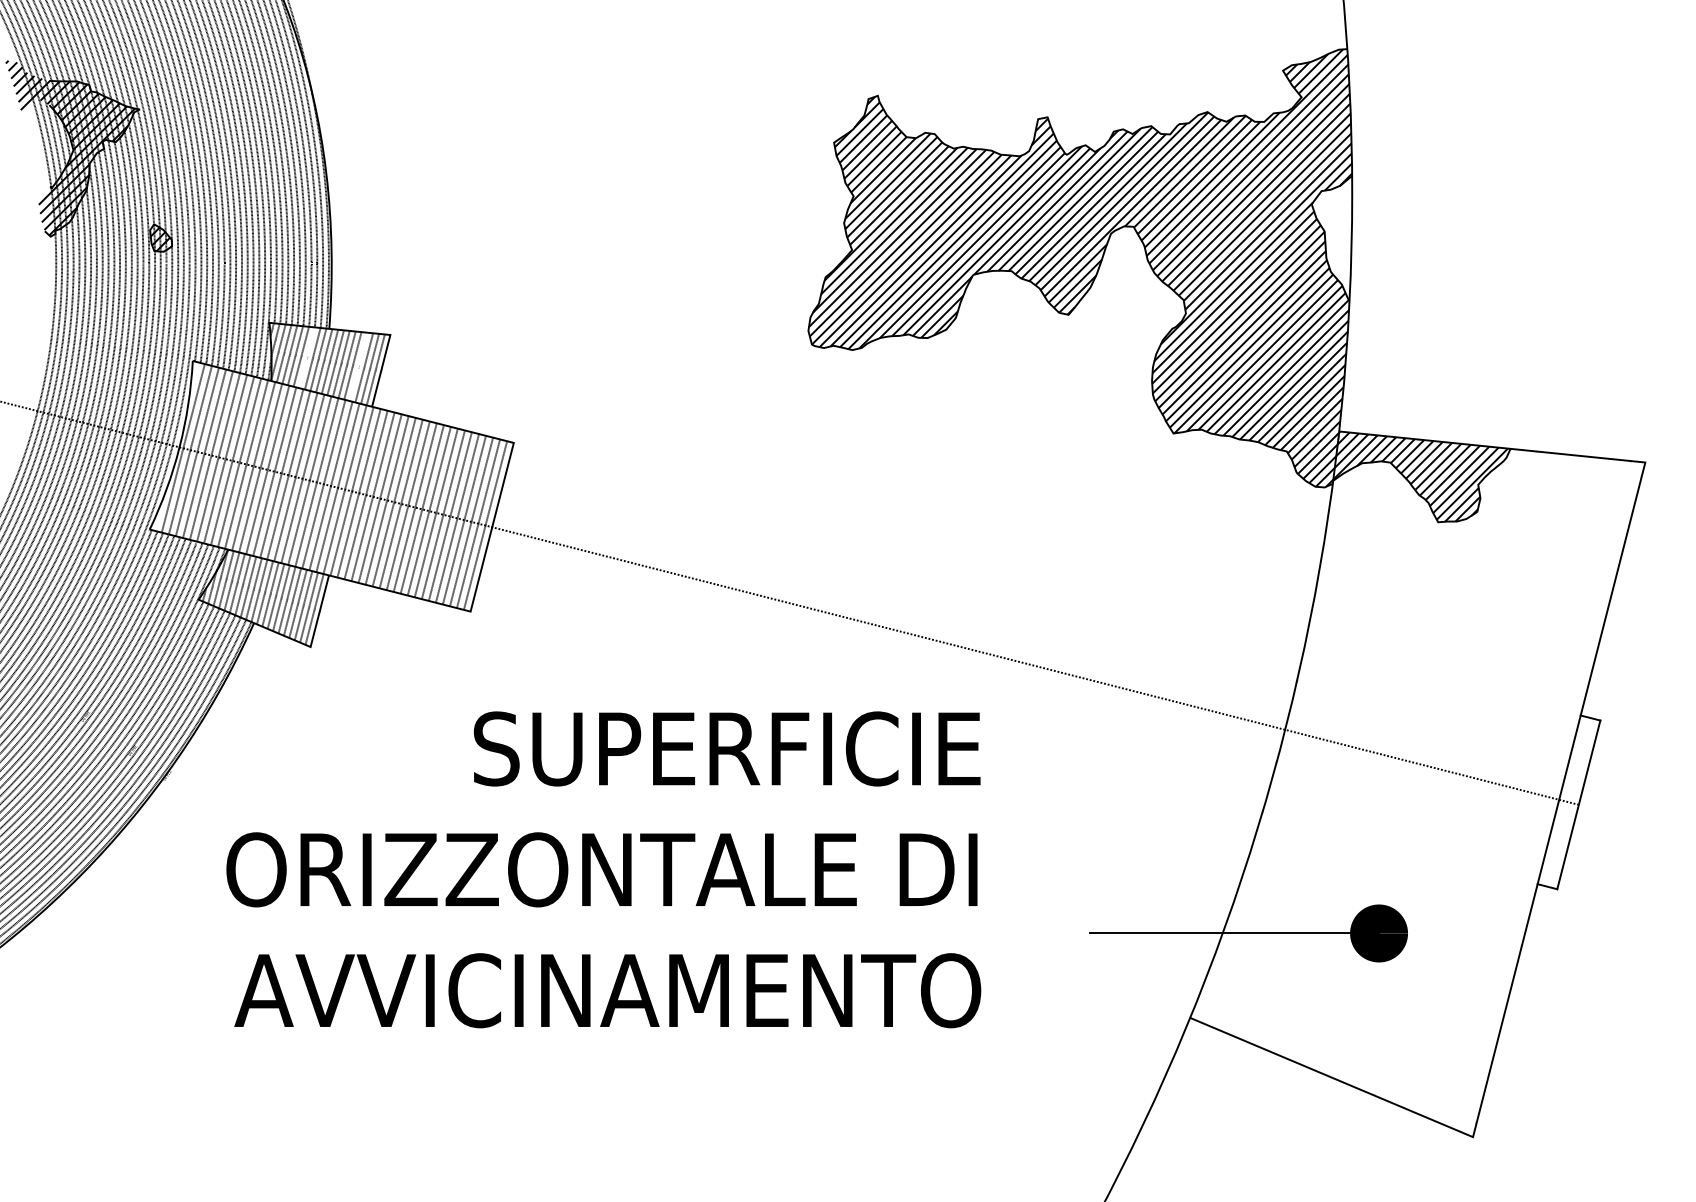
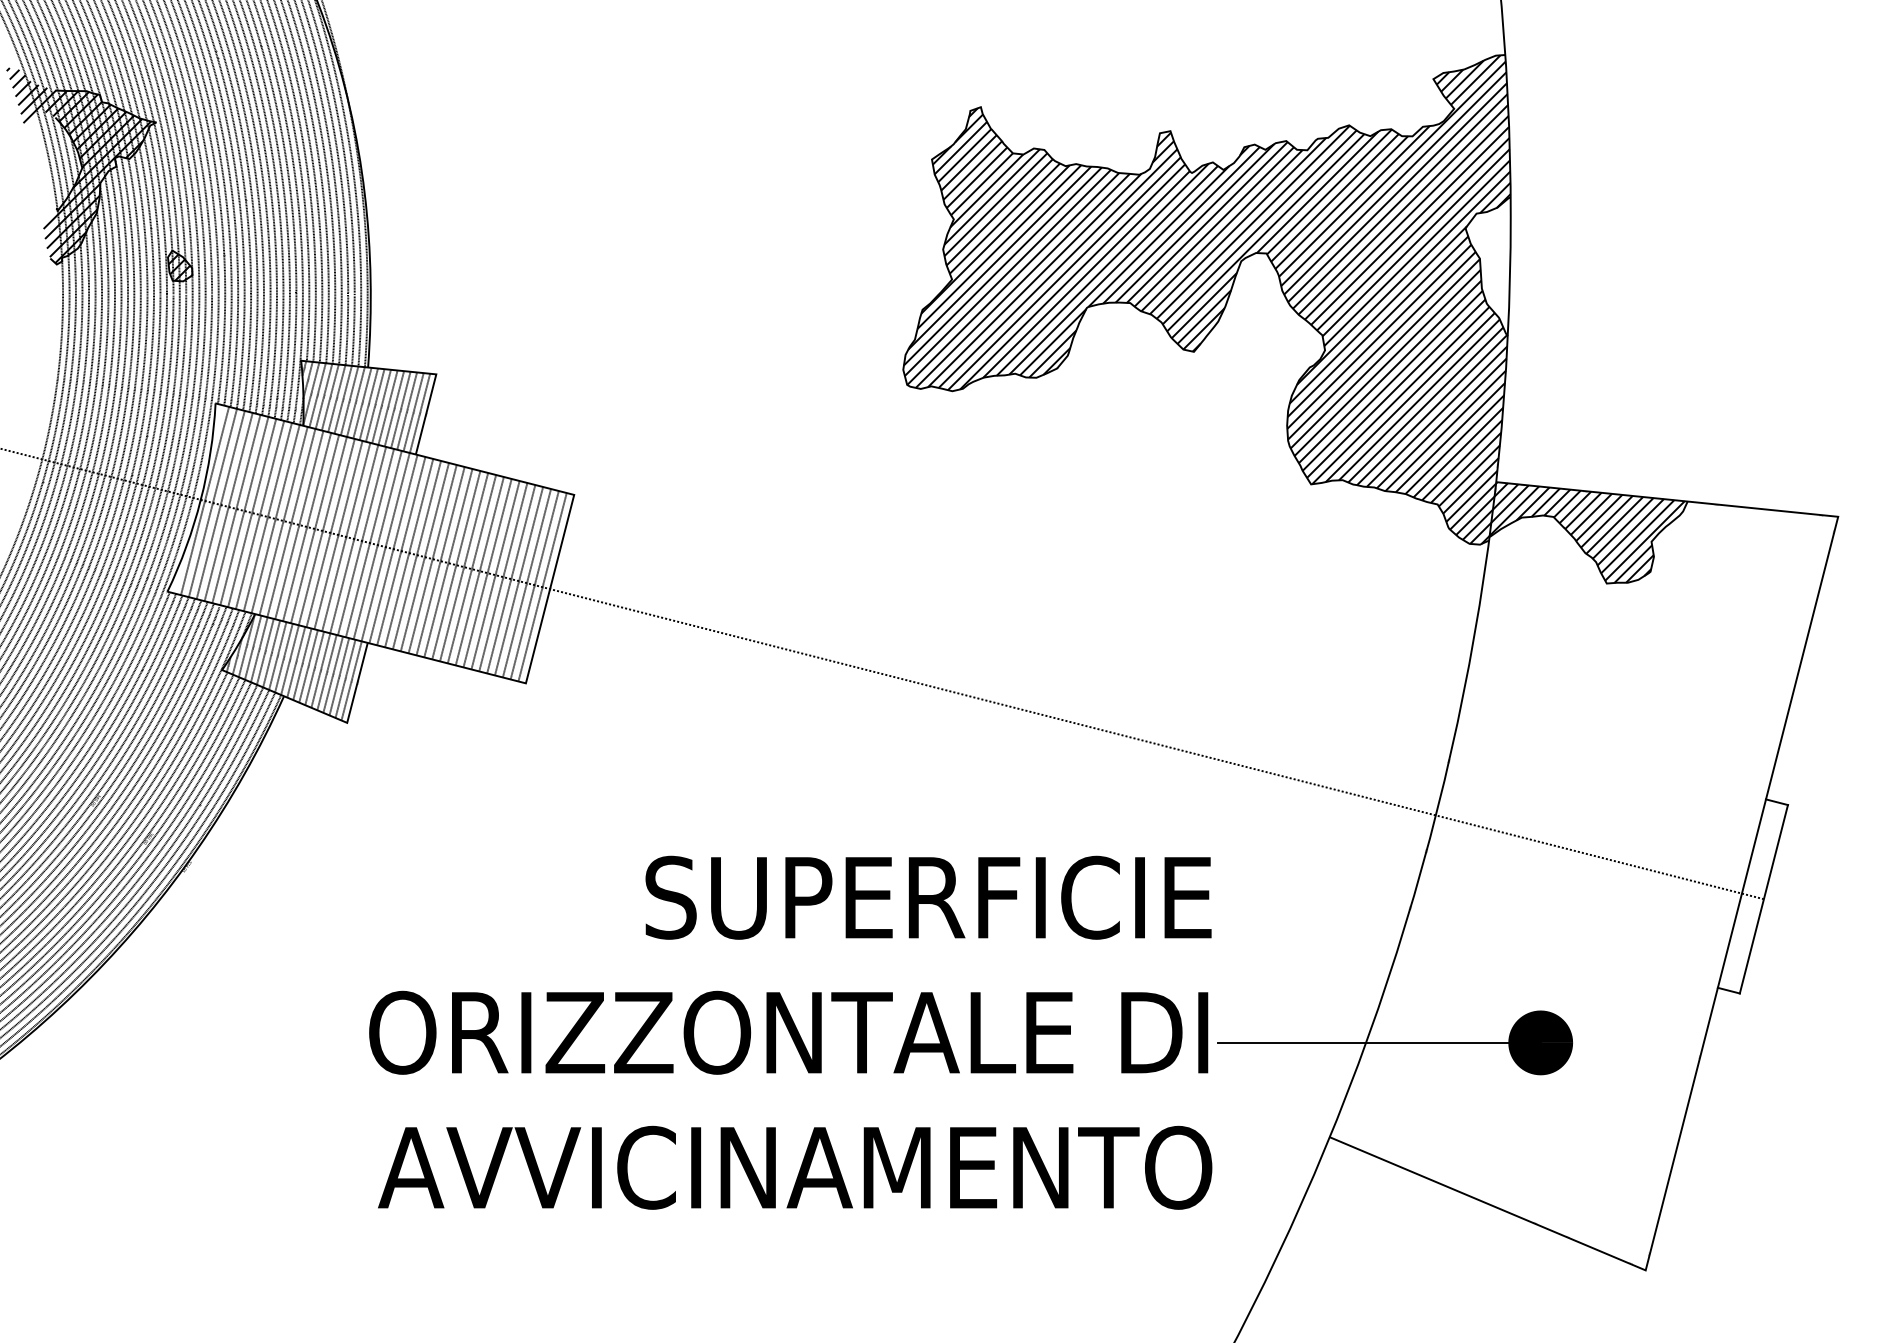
line: (306, 357) -> (342, 399), added
line: (358, 366) -> (400, 409), added
text: (603, 869) -> (790, 1032), moved

